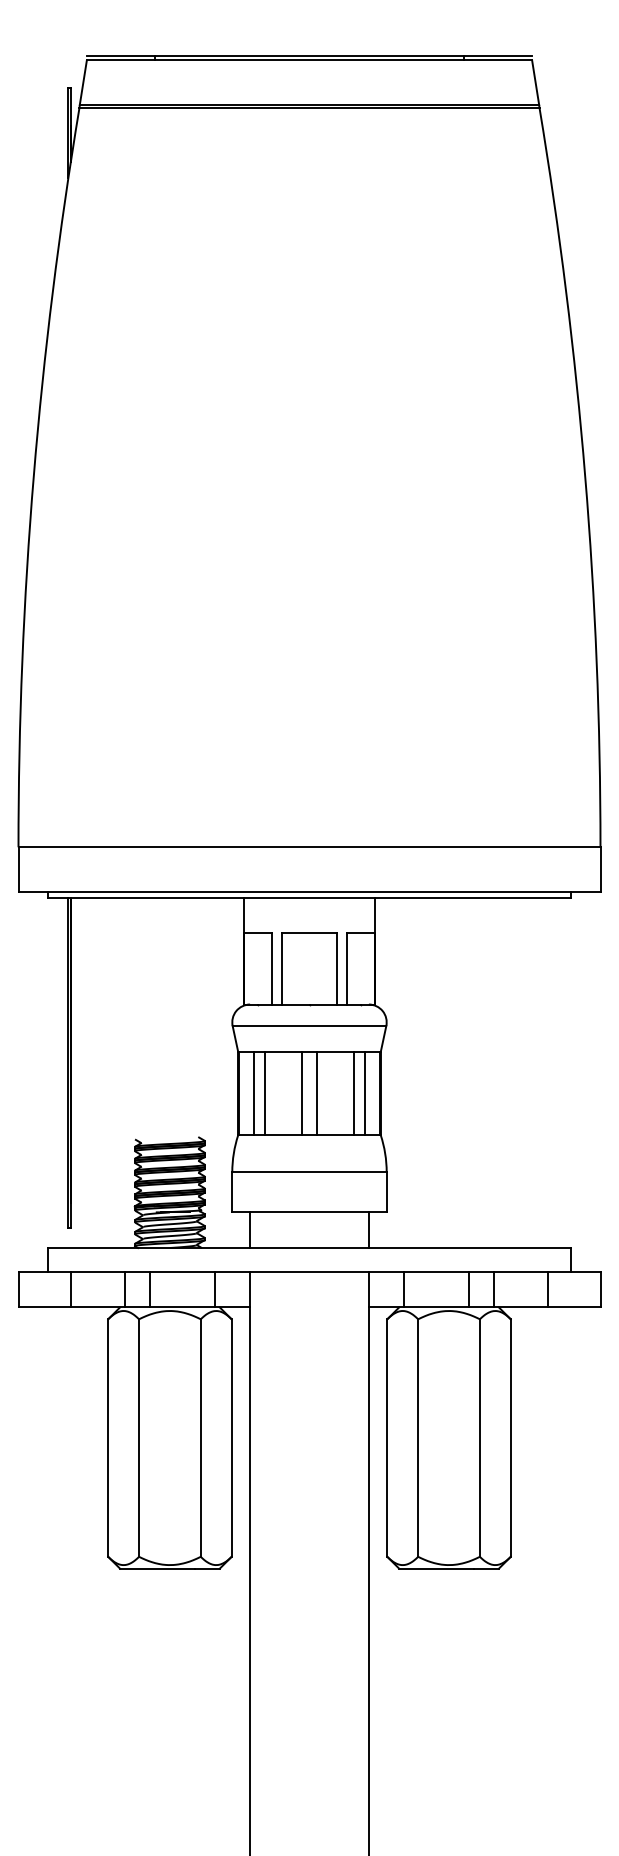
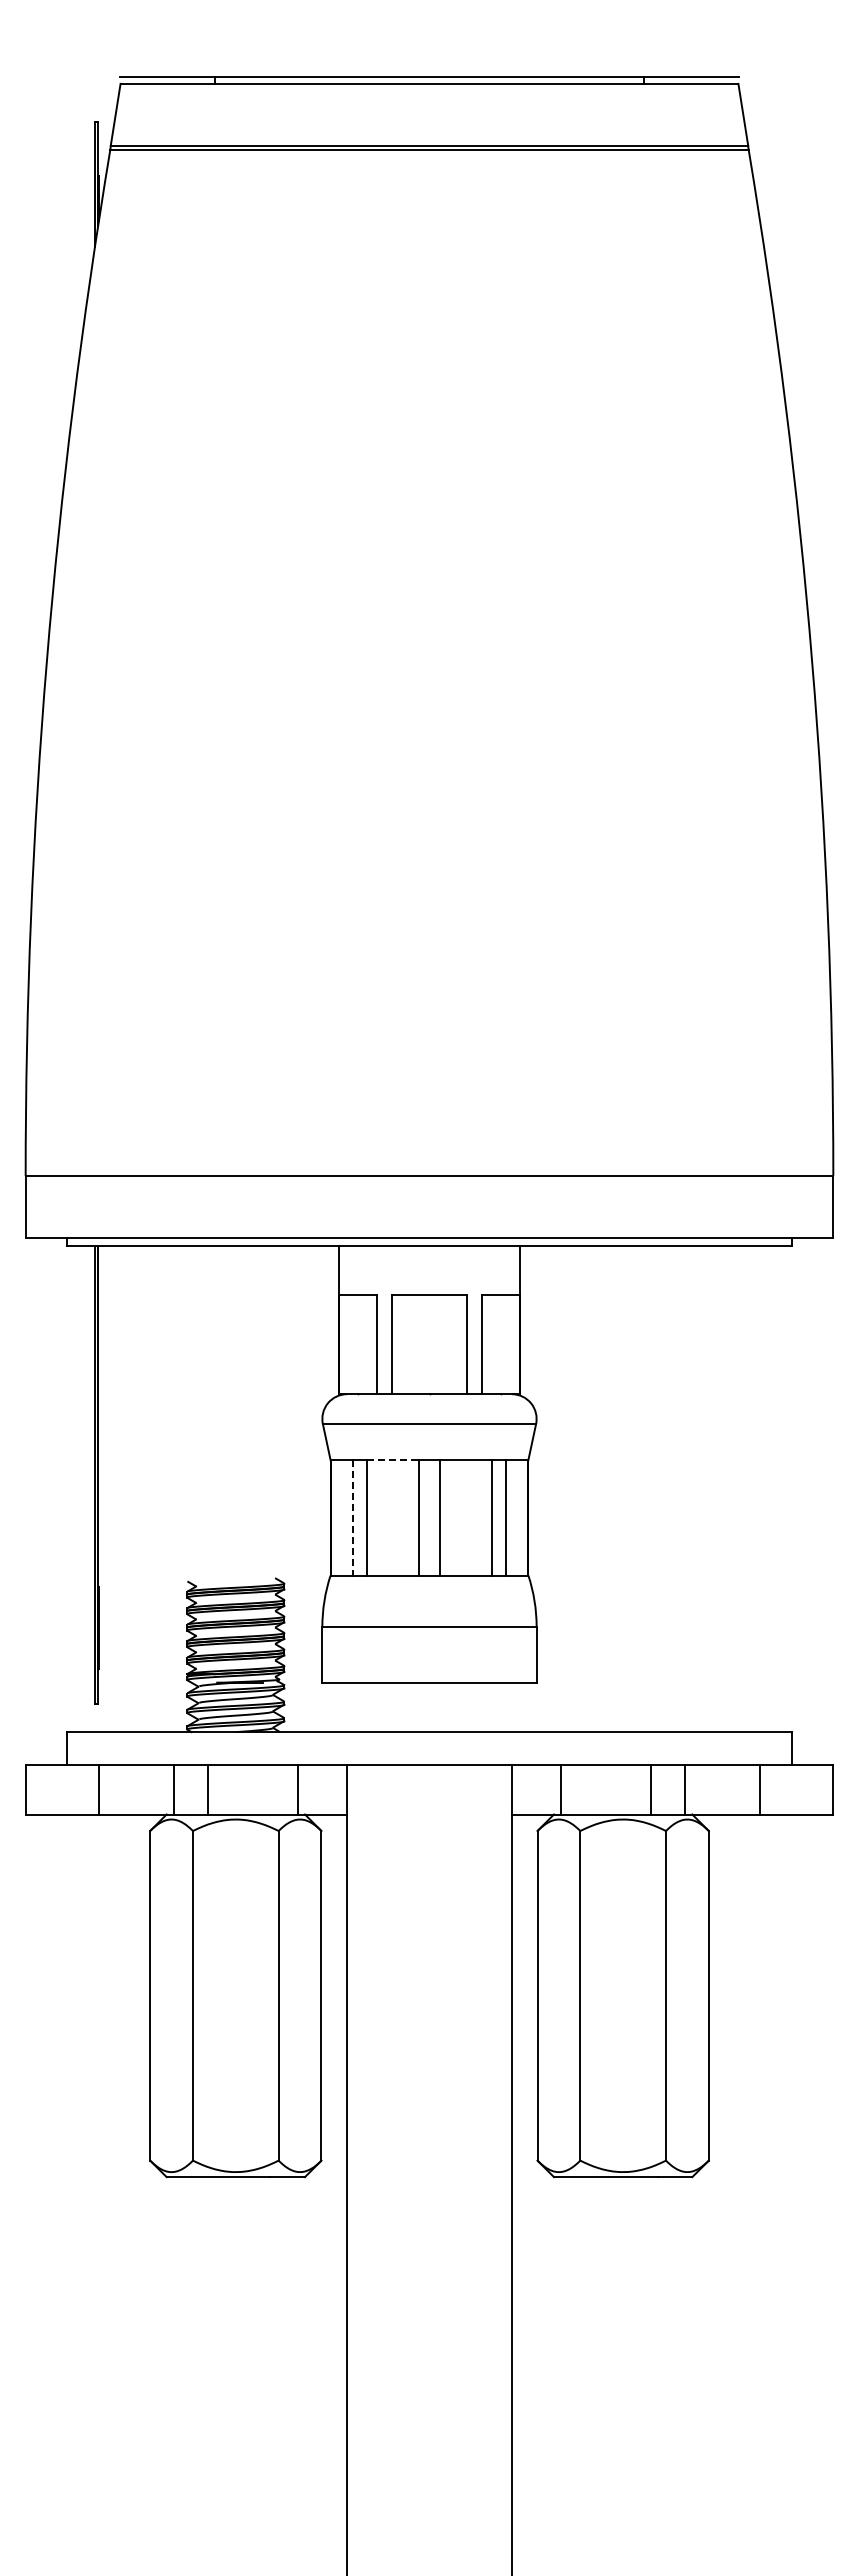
line: (283, 1052) -> (393, 1460), solid -> dashed
line: (254, 1093) -> (352, 1517), solid -> dashed
line: (250, 1230) -> (347, 1707), removed
line: (368, 1230) -> (511, 1707), removed

